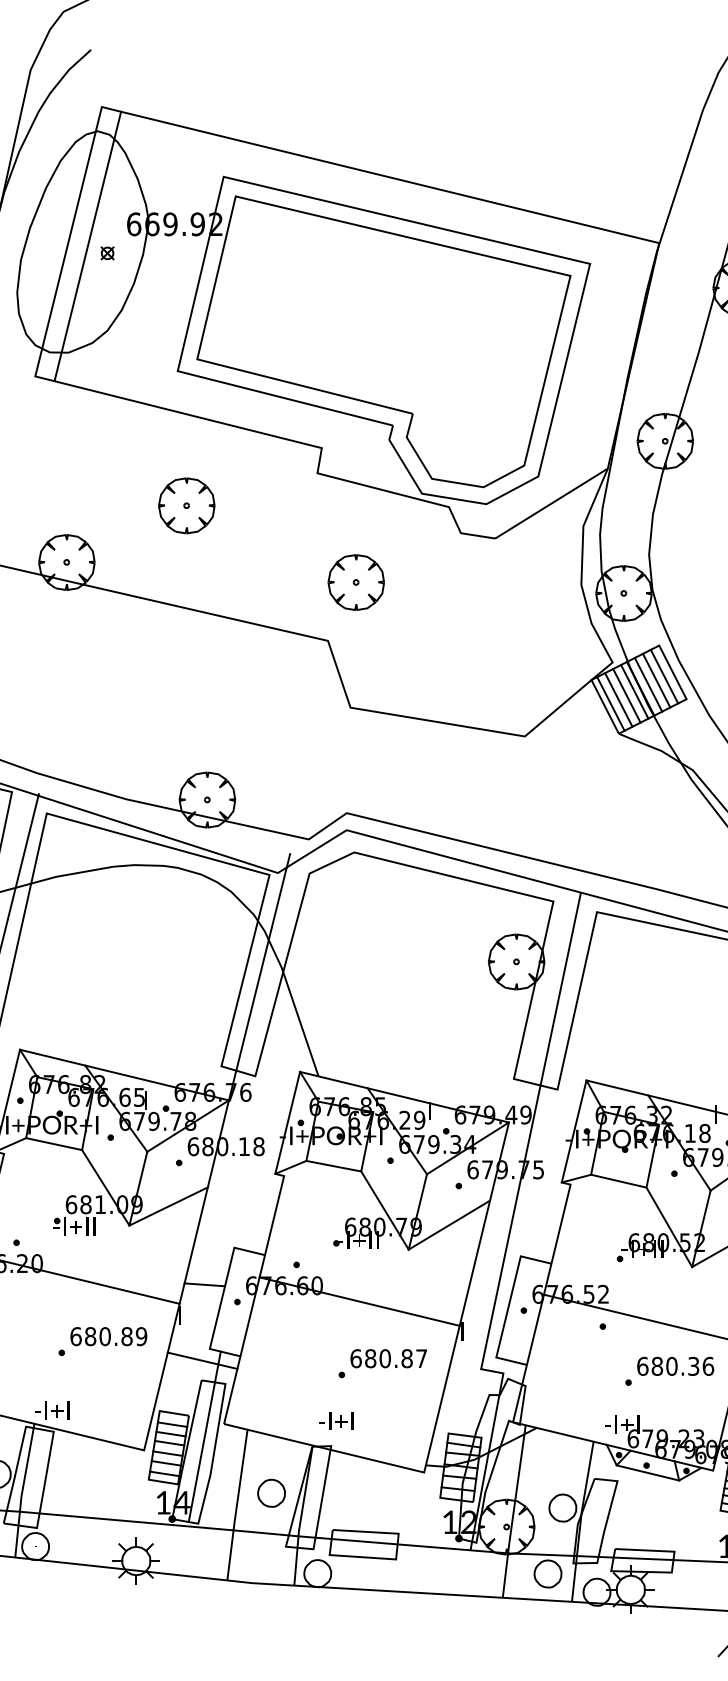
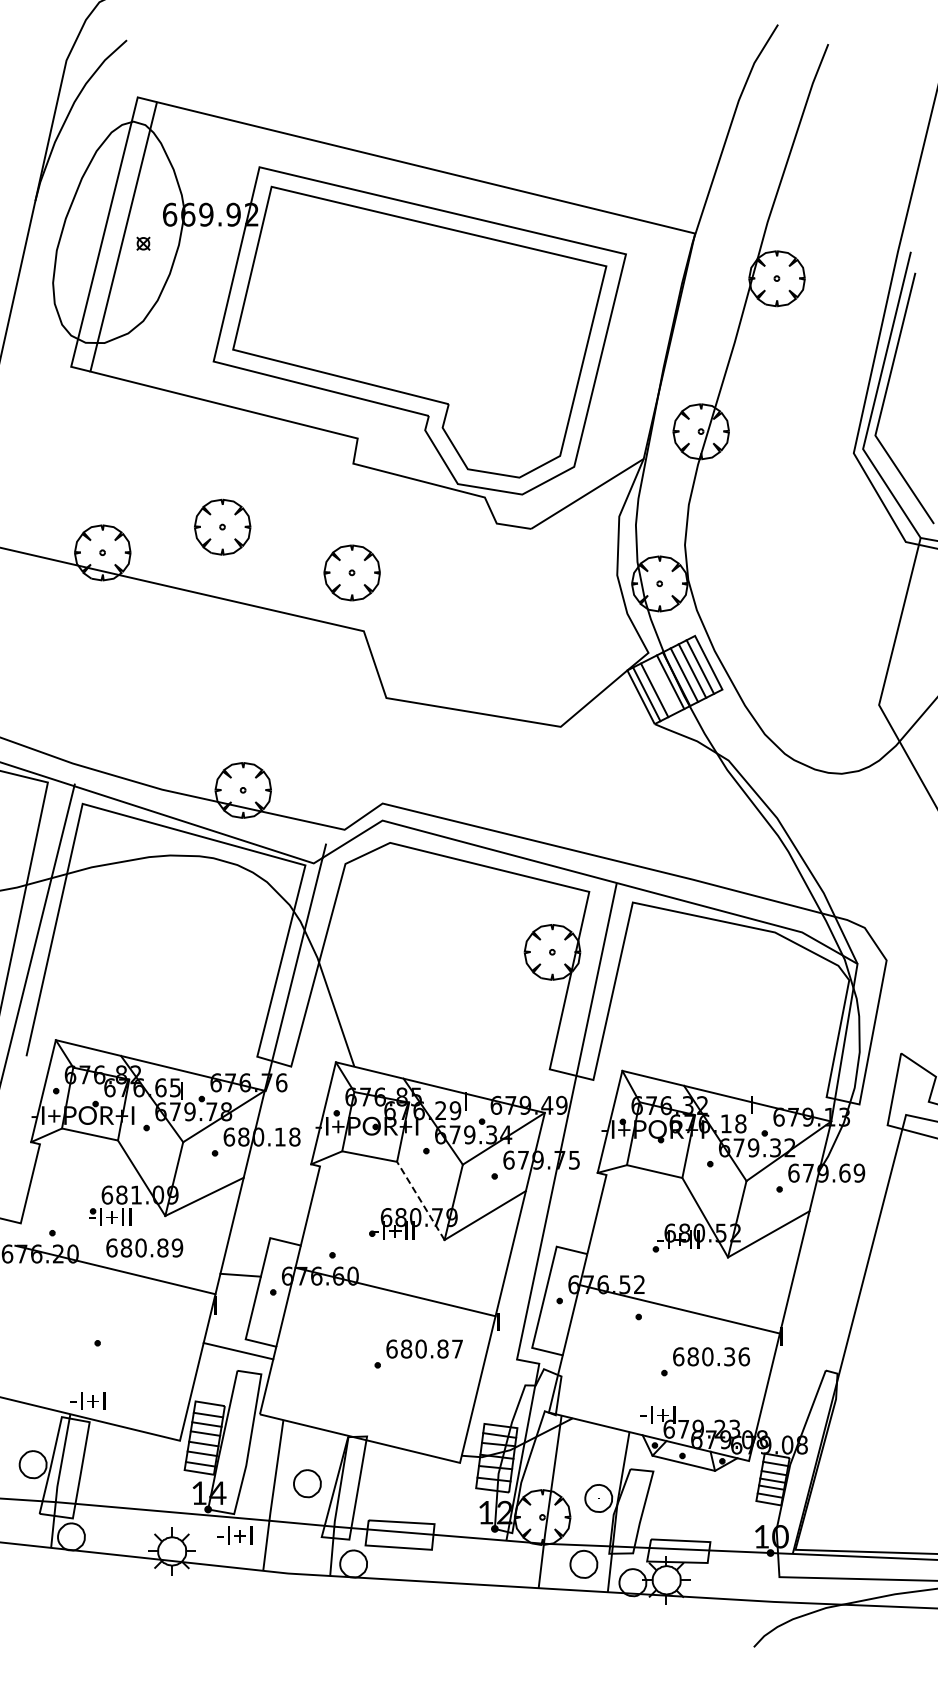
part: (186, 505) -> (222, 526), moved
part: (355, 582) -> (351, 572), moved
line: (626, 696) -> (662, 686), removed
line: (384, 1210) -> (420, 1200), solid -> dashed
text: (108, 1336) -> (144, 1247), moved
text: (335, 1421) -> (234, 1535), moved
line: (204, 1436) -> (240, 1426), removed

